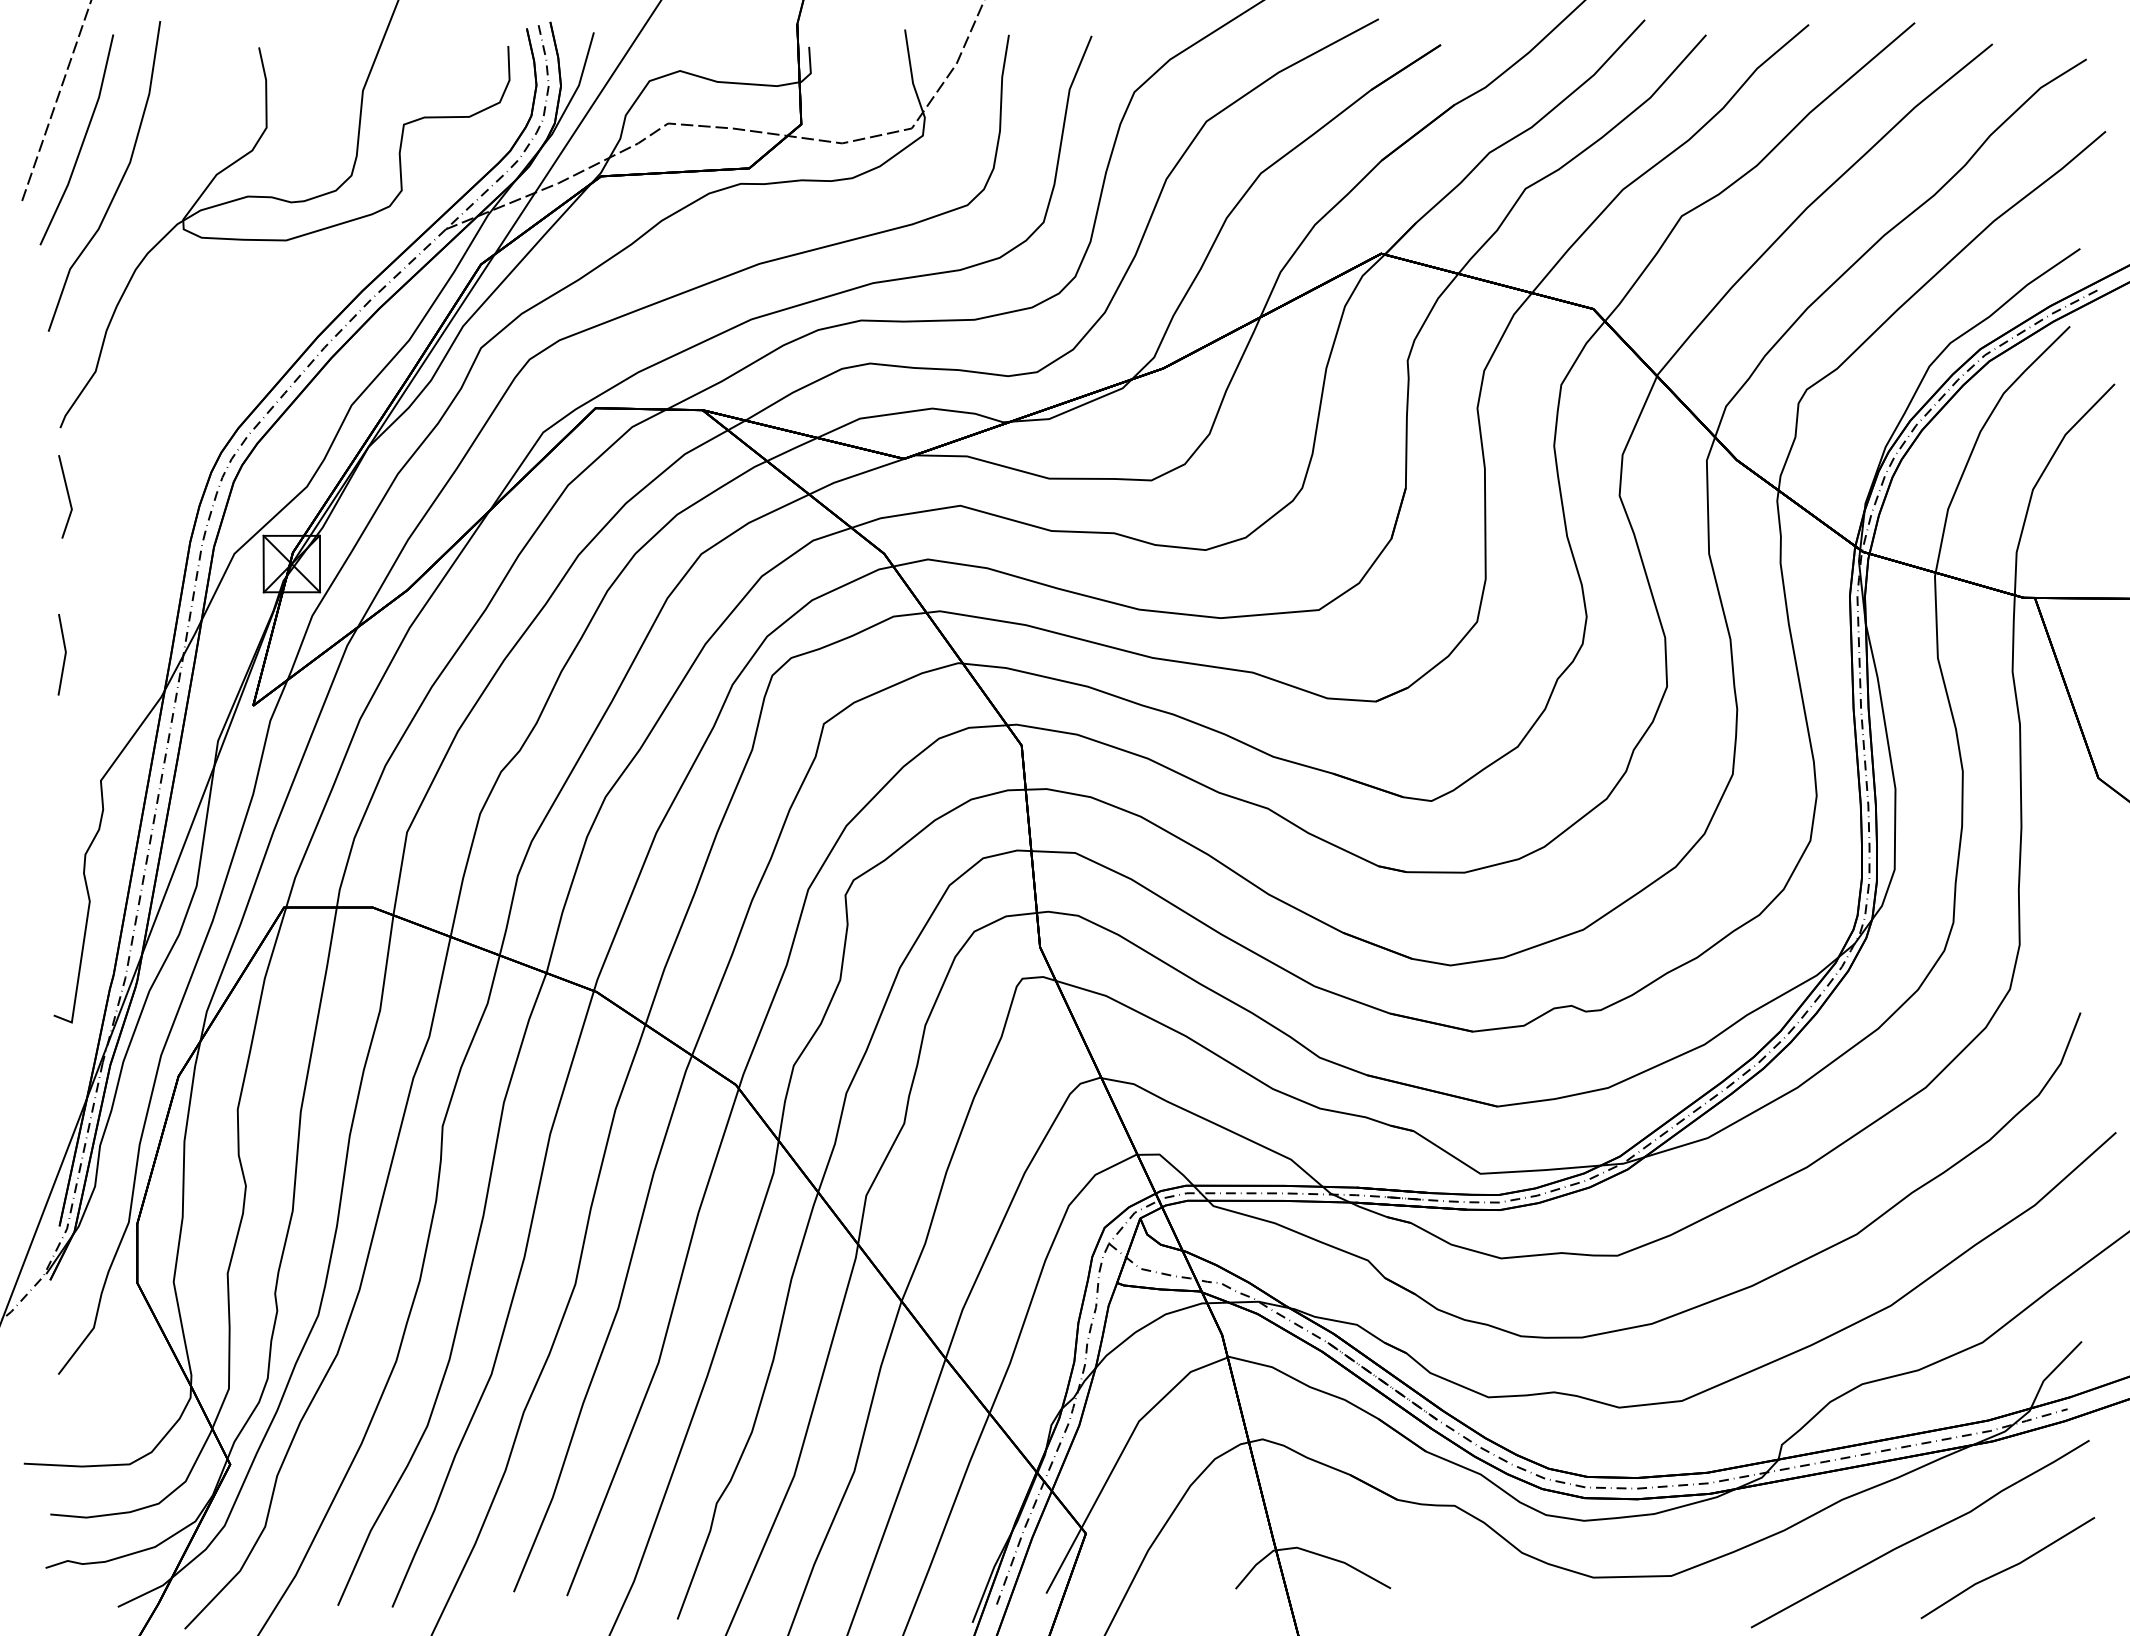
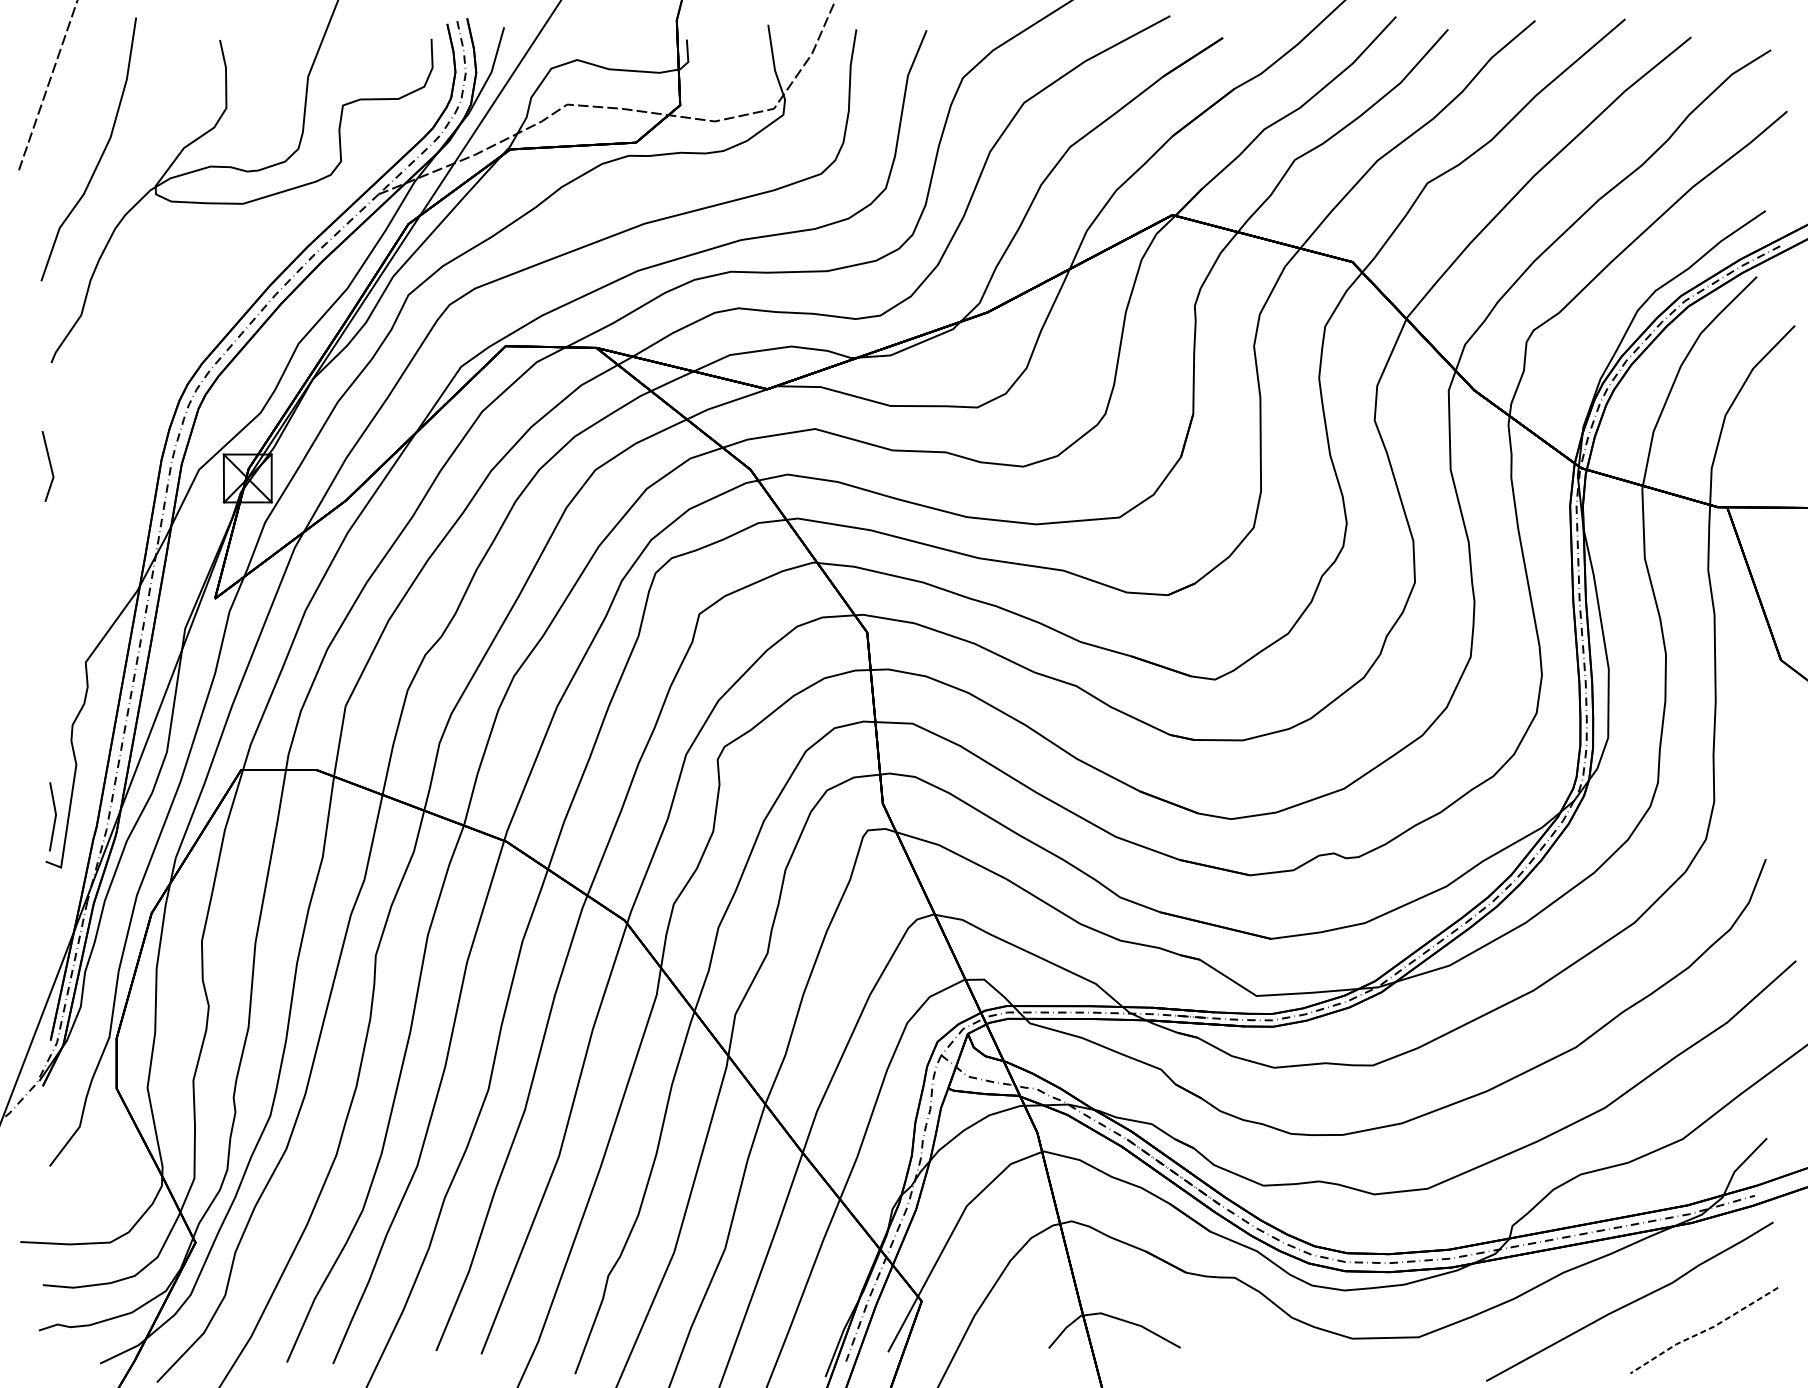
line: (82, 140) -> (70, 119), removed
line: (67, 496) -> (49, 466), moved
line: (64, 654) -> (54, 816), moved
line: (2007, 1568) -> (1703, 1330), solid -> dashed

